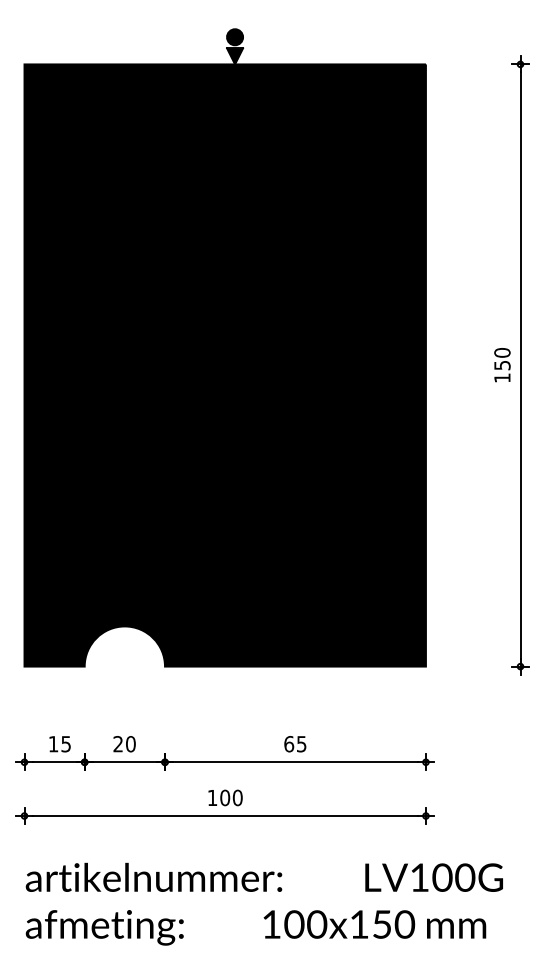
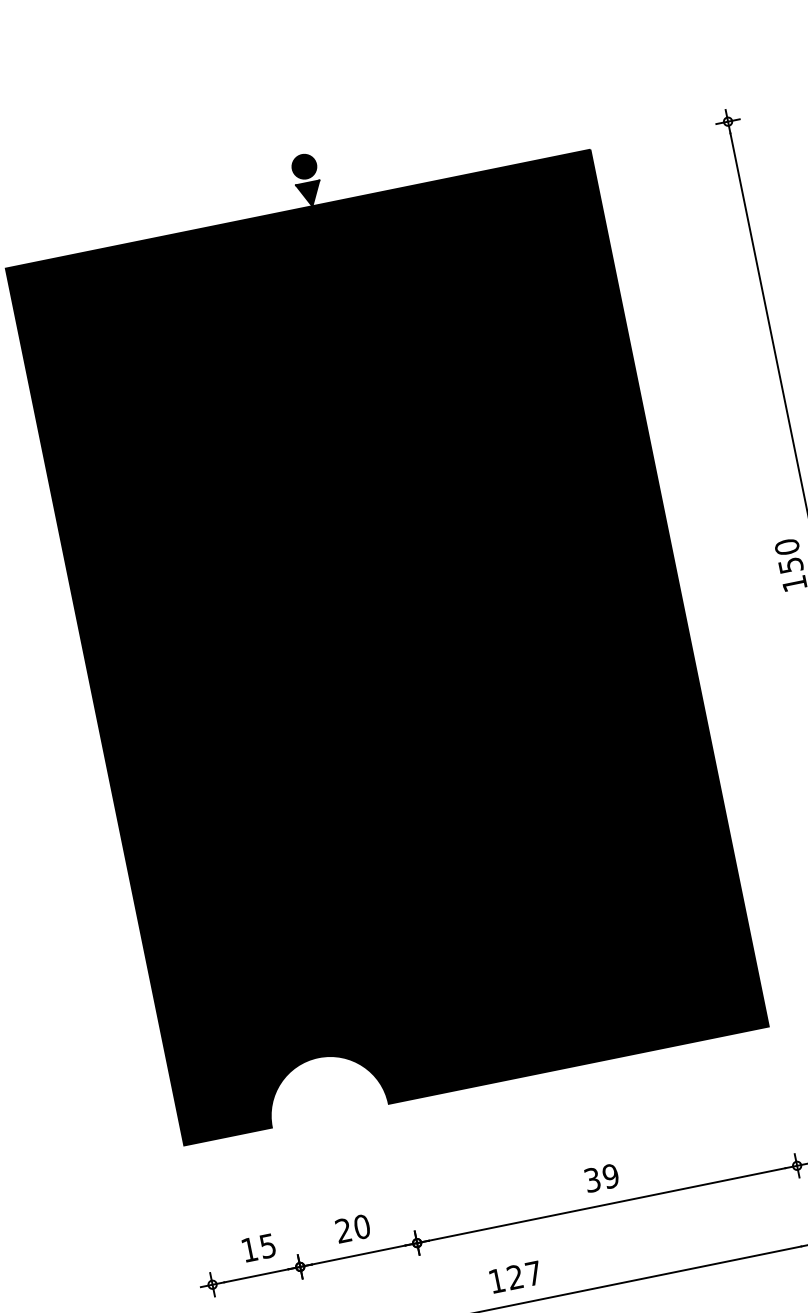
text: (295, 744) -> (601, 1178), 65 -> 39
text: (231, 797) -> (524, 1274), 100 -> 127

